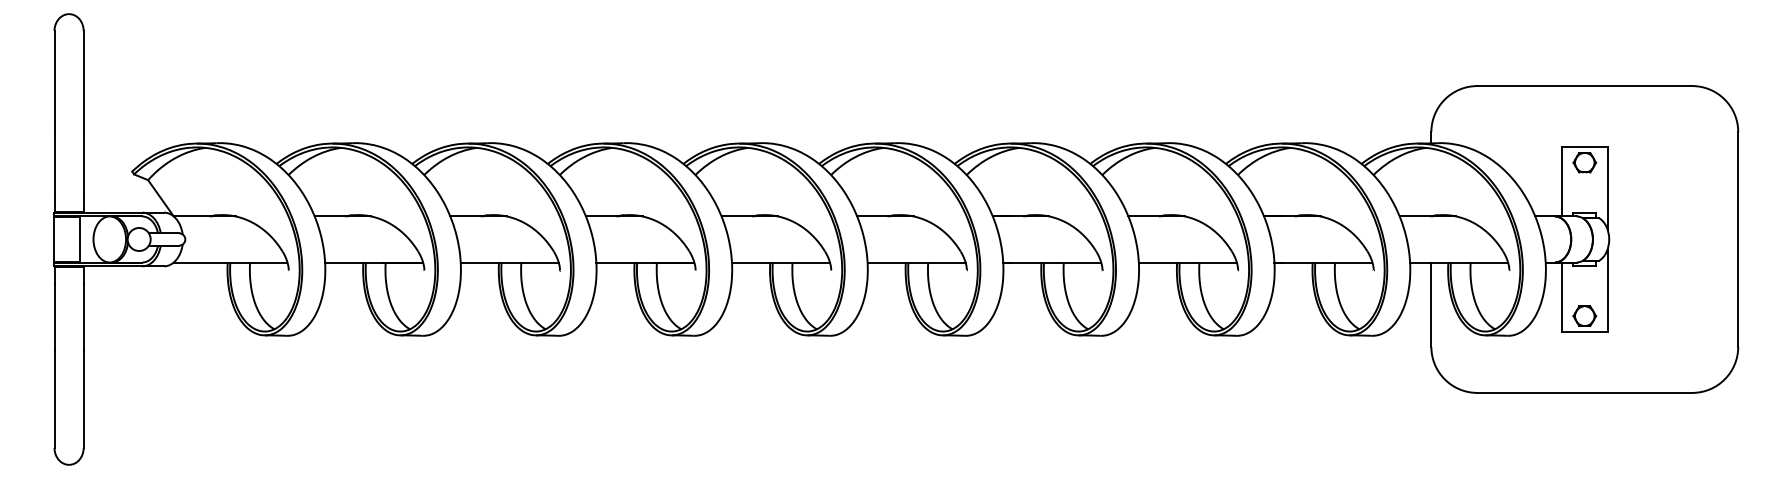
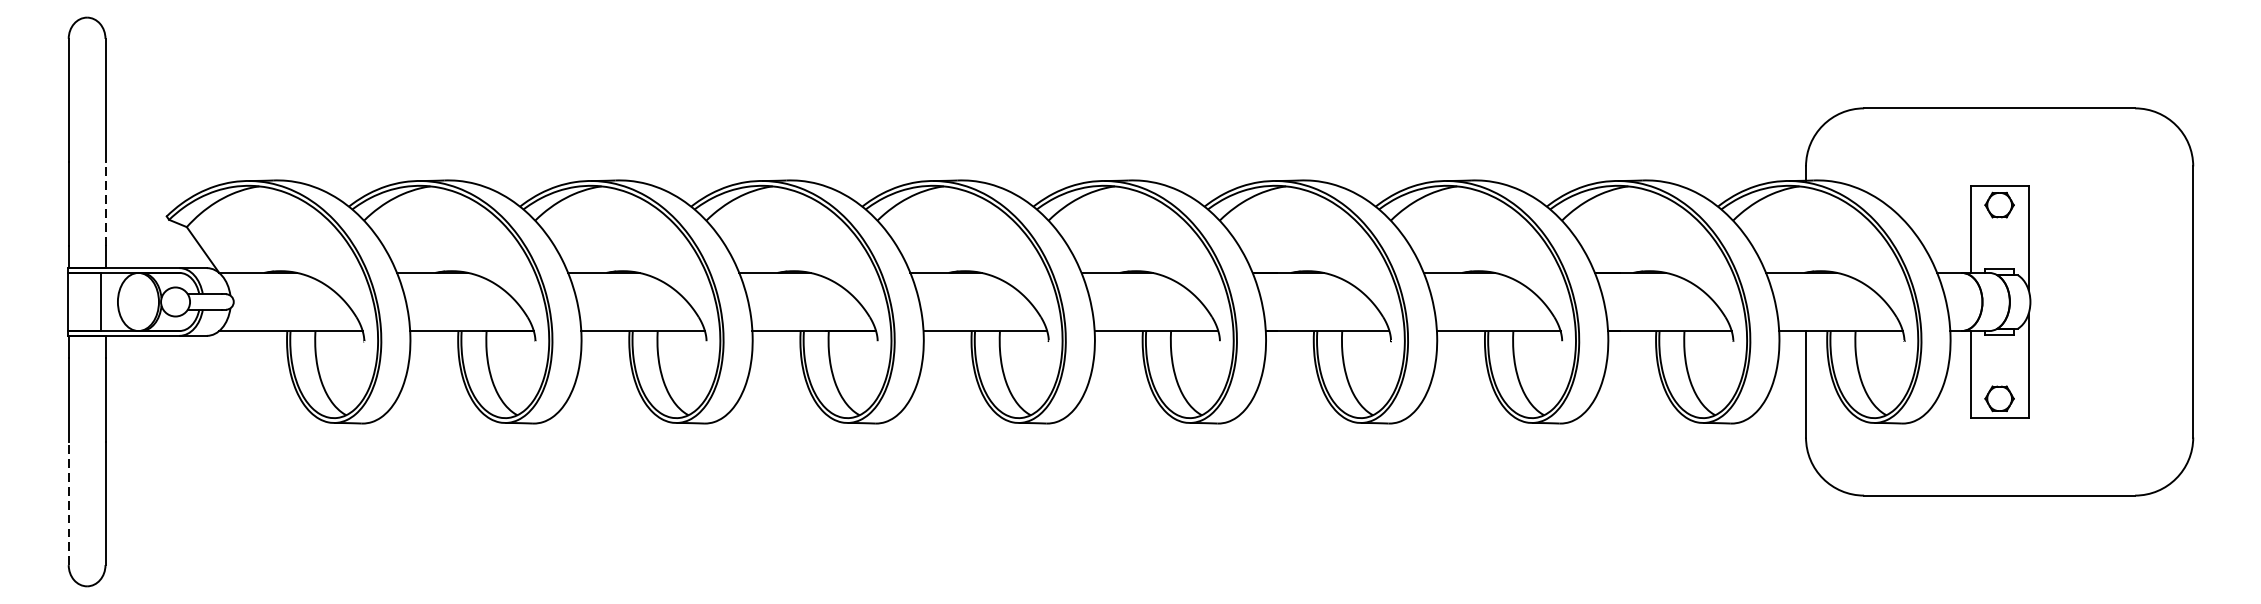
line: (83, 161) -> (105, 203), solid -> dashed
line: (54, 399) -> (68, 503), solid -> dashed

